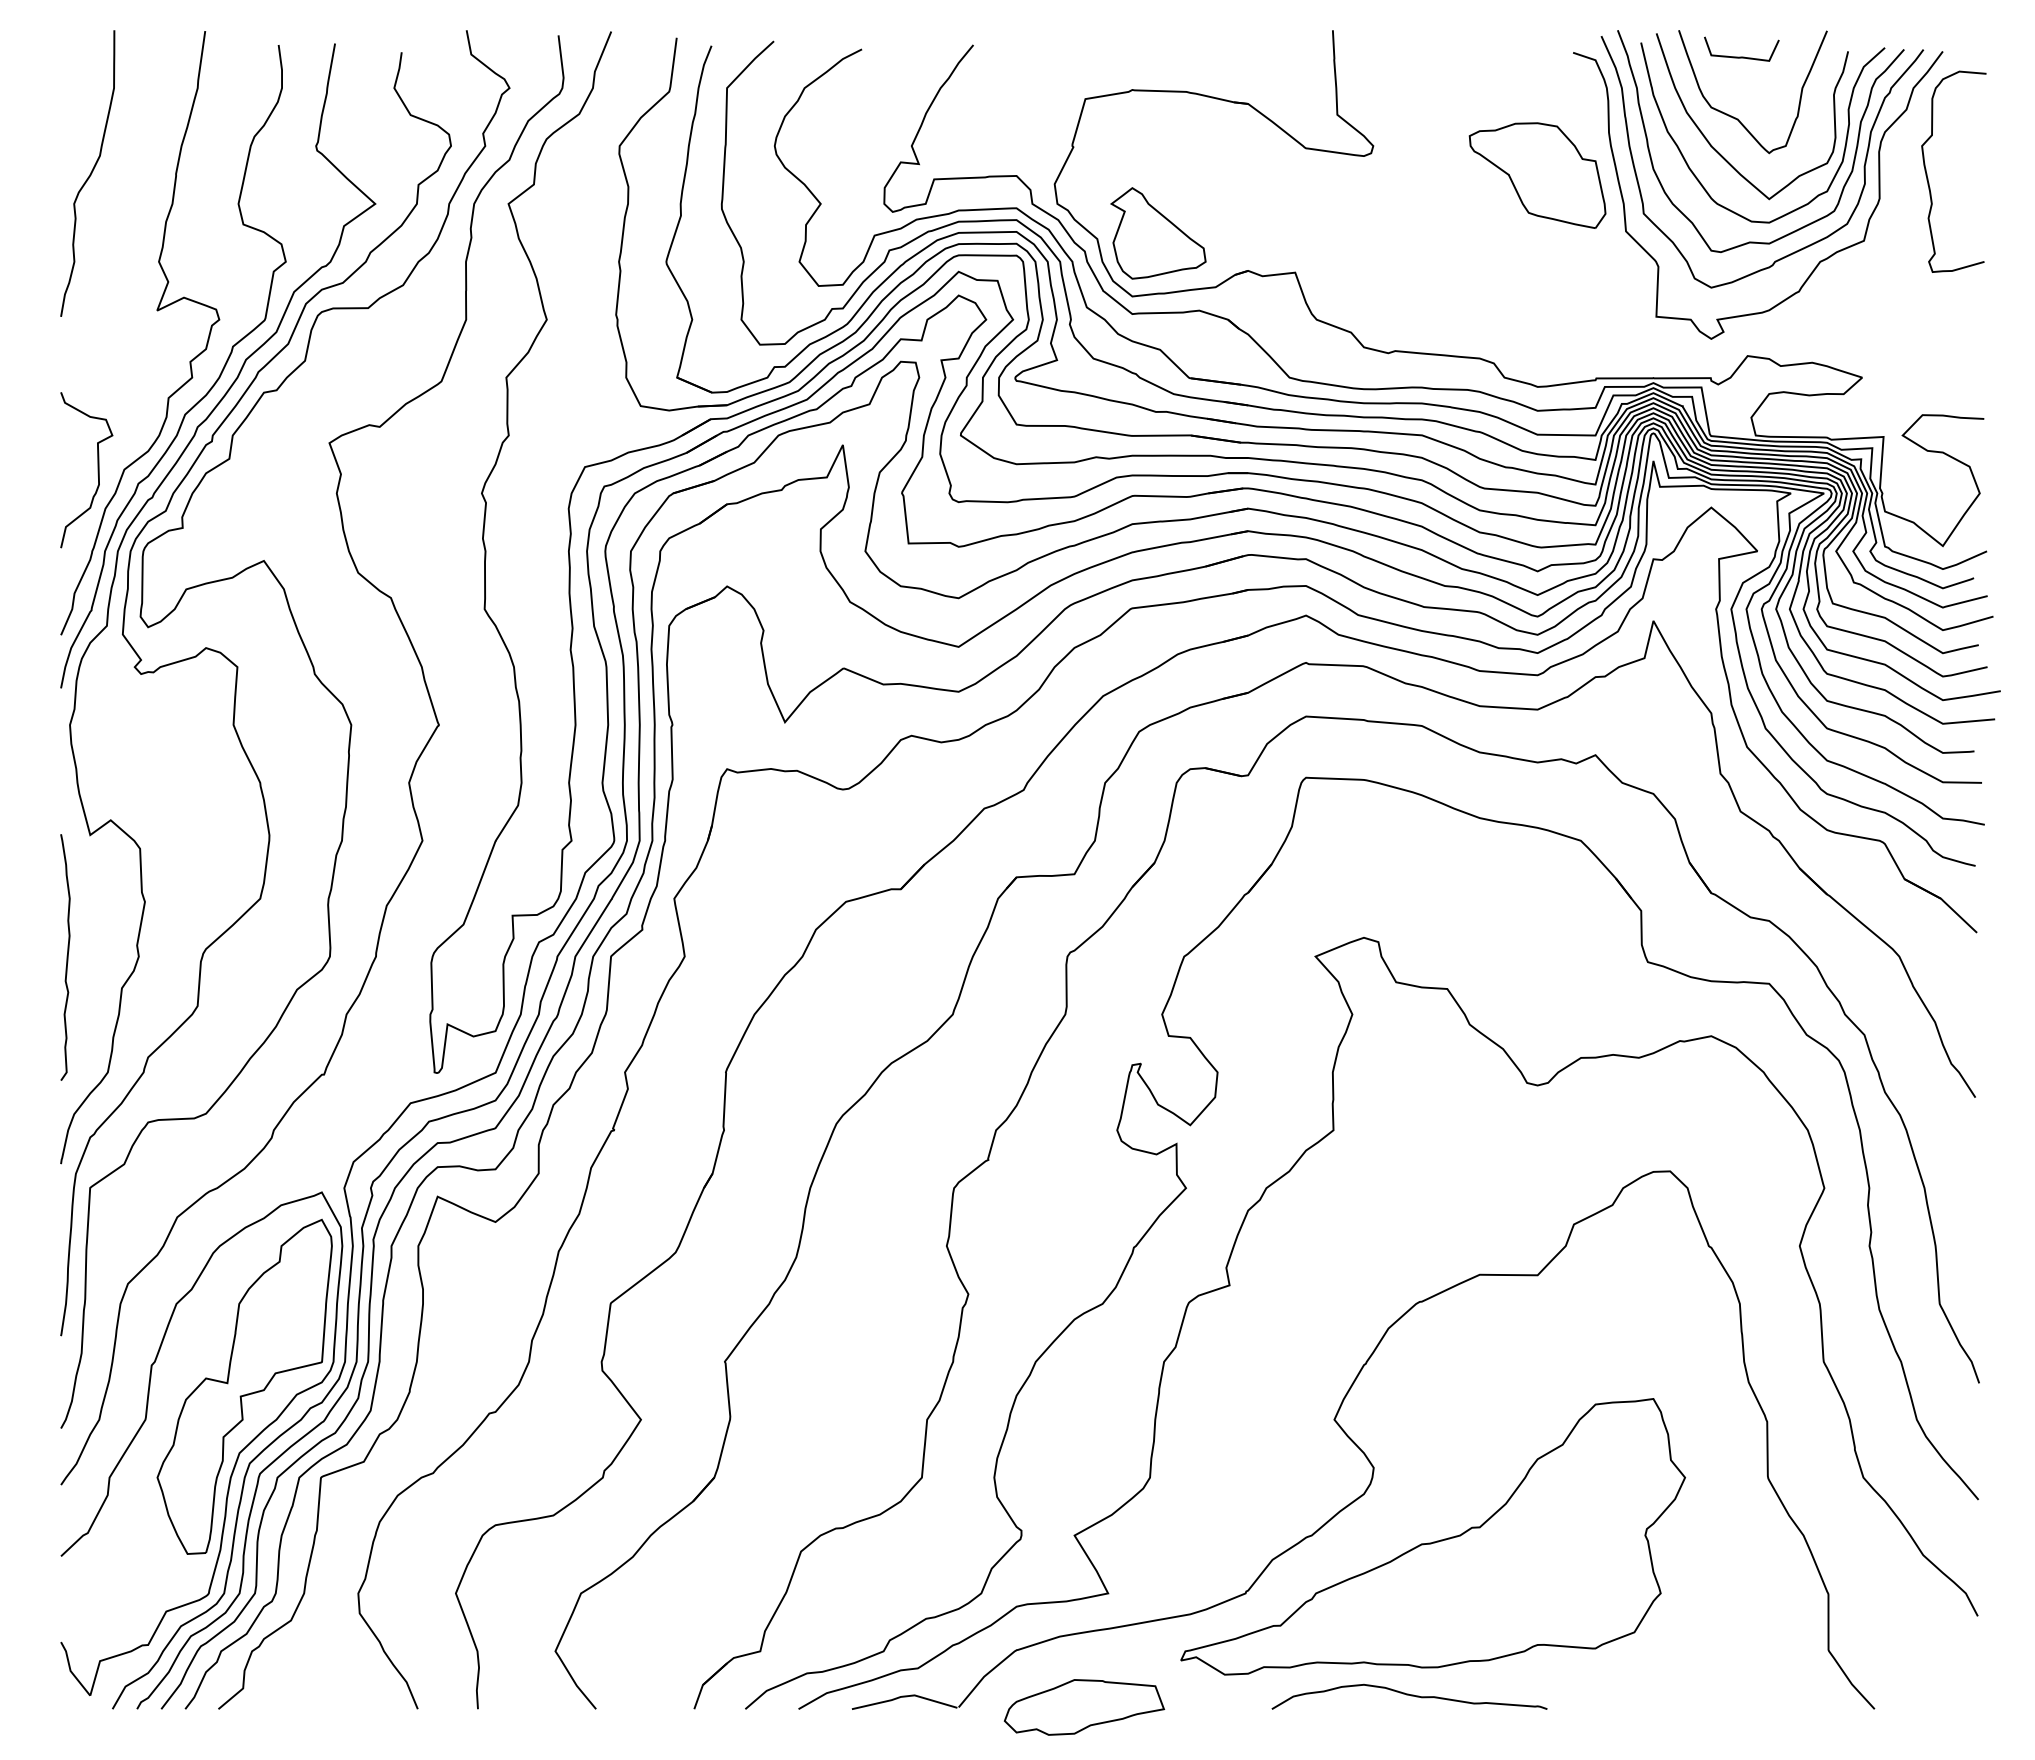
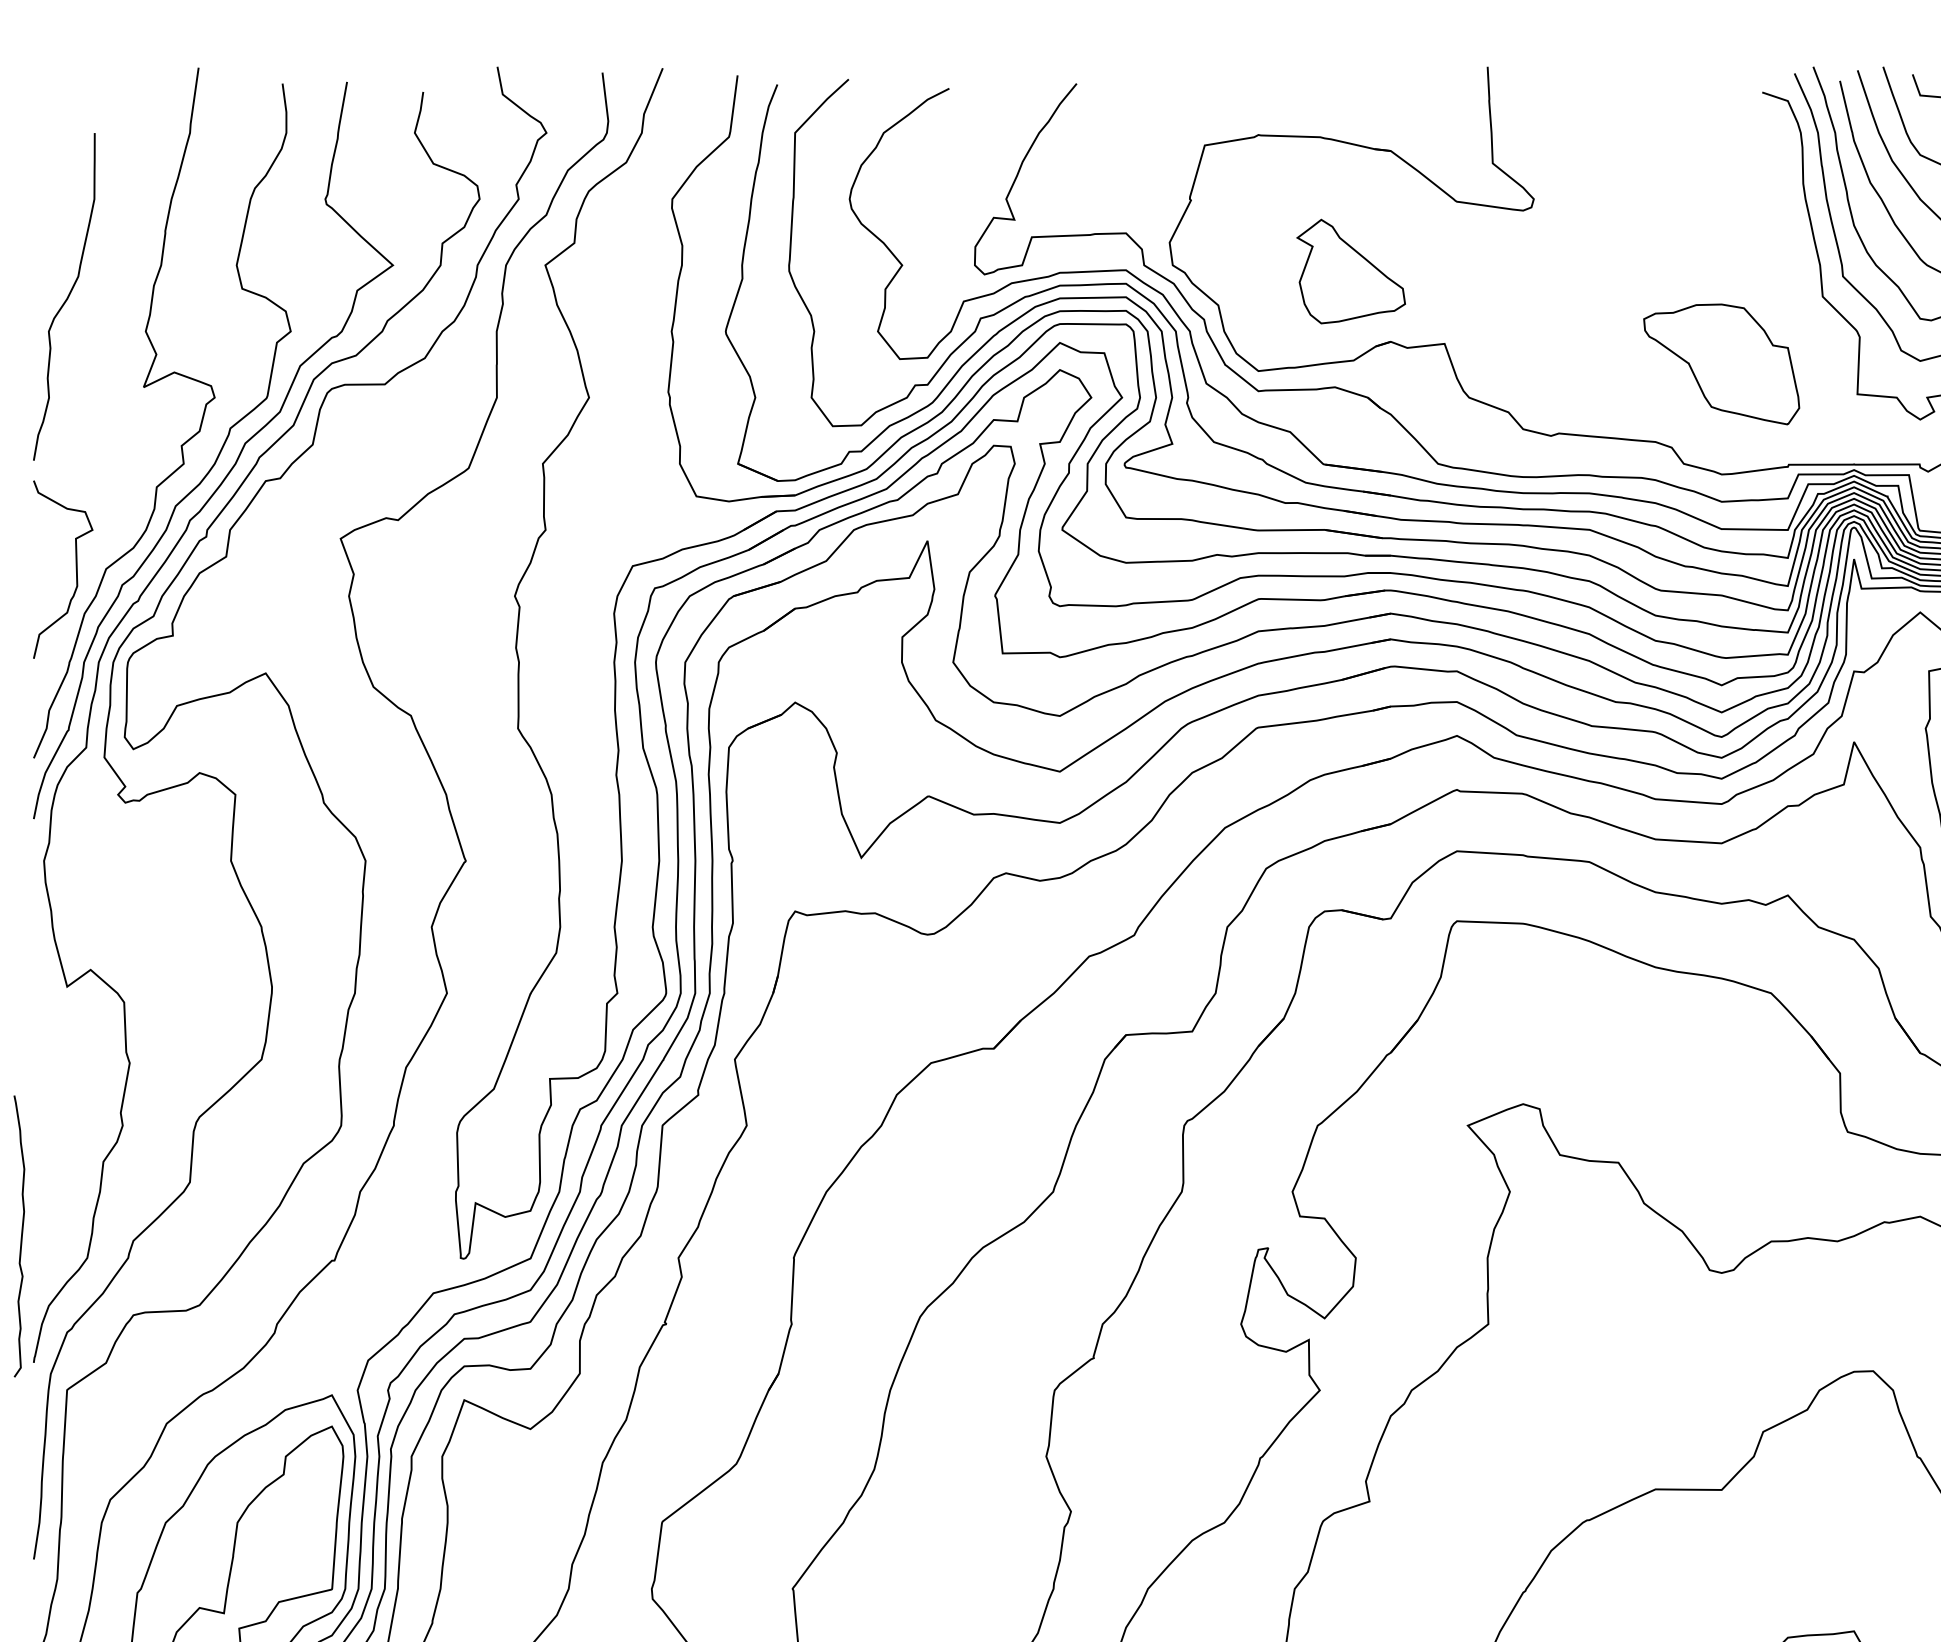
curve: (89, 174) -> (66, 297), moved
part: (1537, 175) -> (1721, 364), moved
part: (1158, 233) -> (1351, 271), moved
curve: (66, 957) -> (20, 1236), moved

